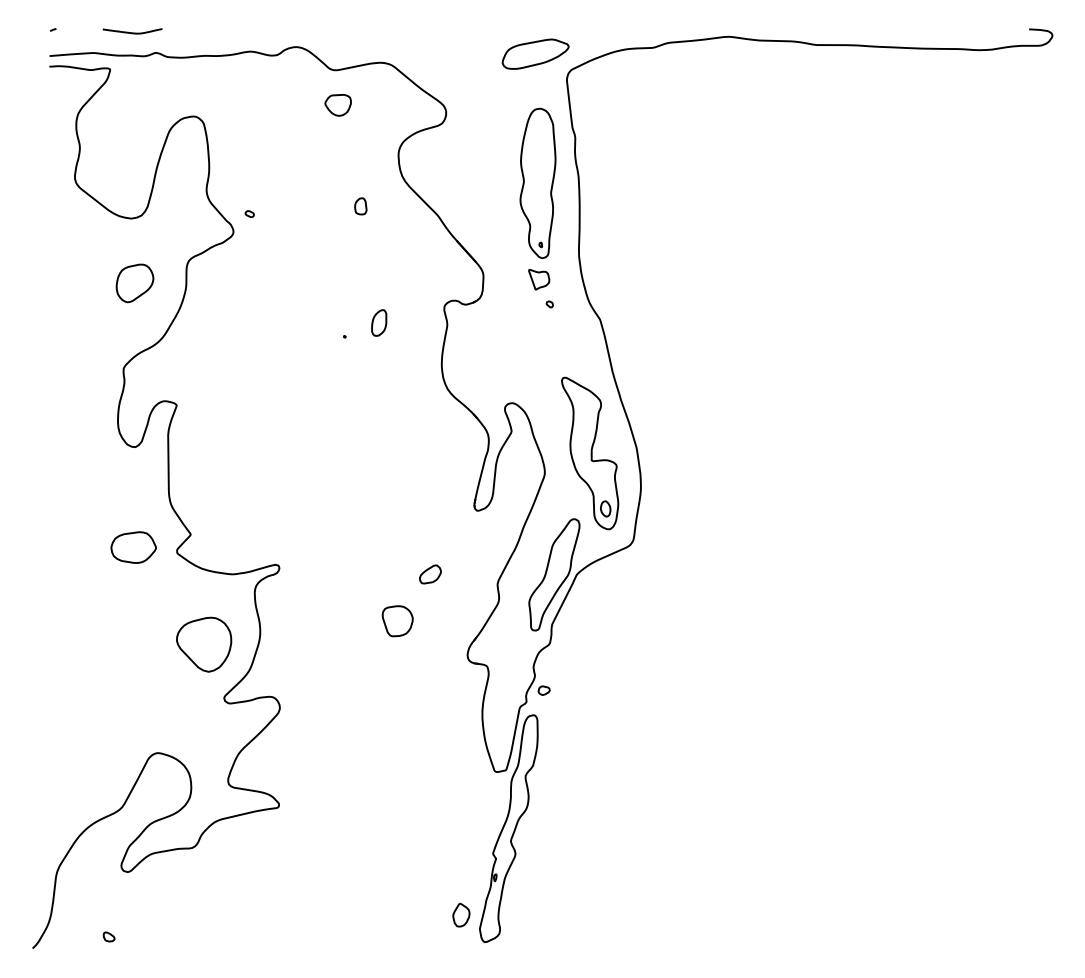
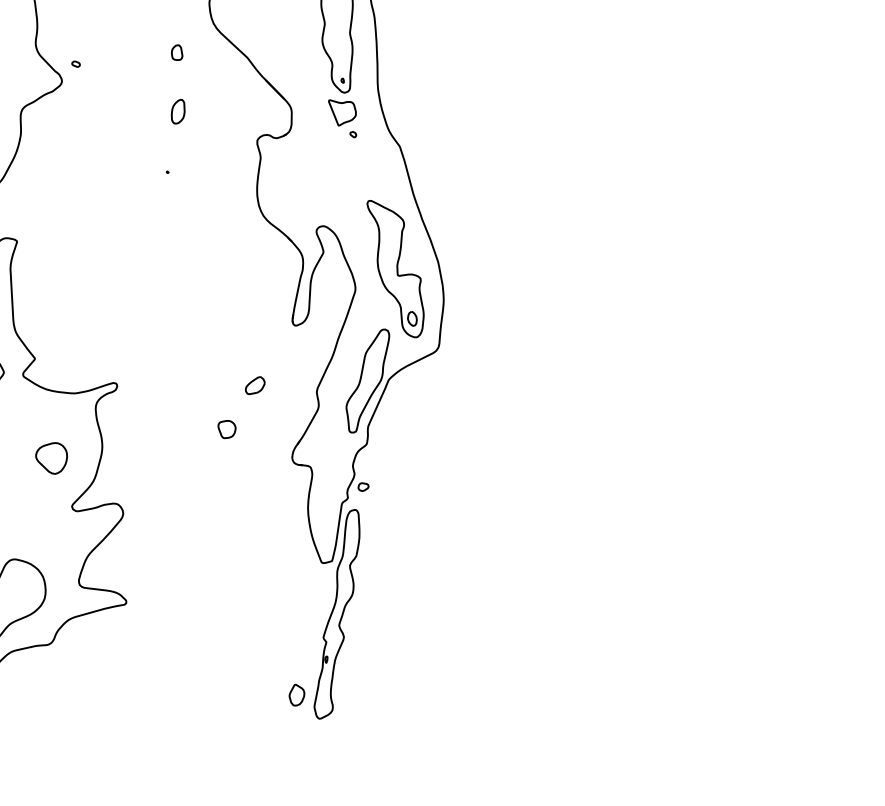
part: (538, 279) -> (341, 112), size x1.43
part: (379, 322) -> (178, 111), moved
part: (397, 620) -> (226, 428), size x0.62
part: (204, 644) -> (51, 458), size x0.62

